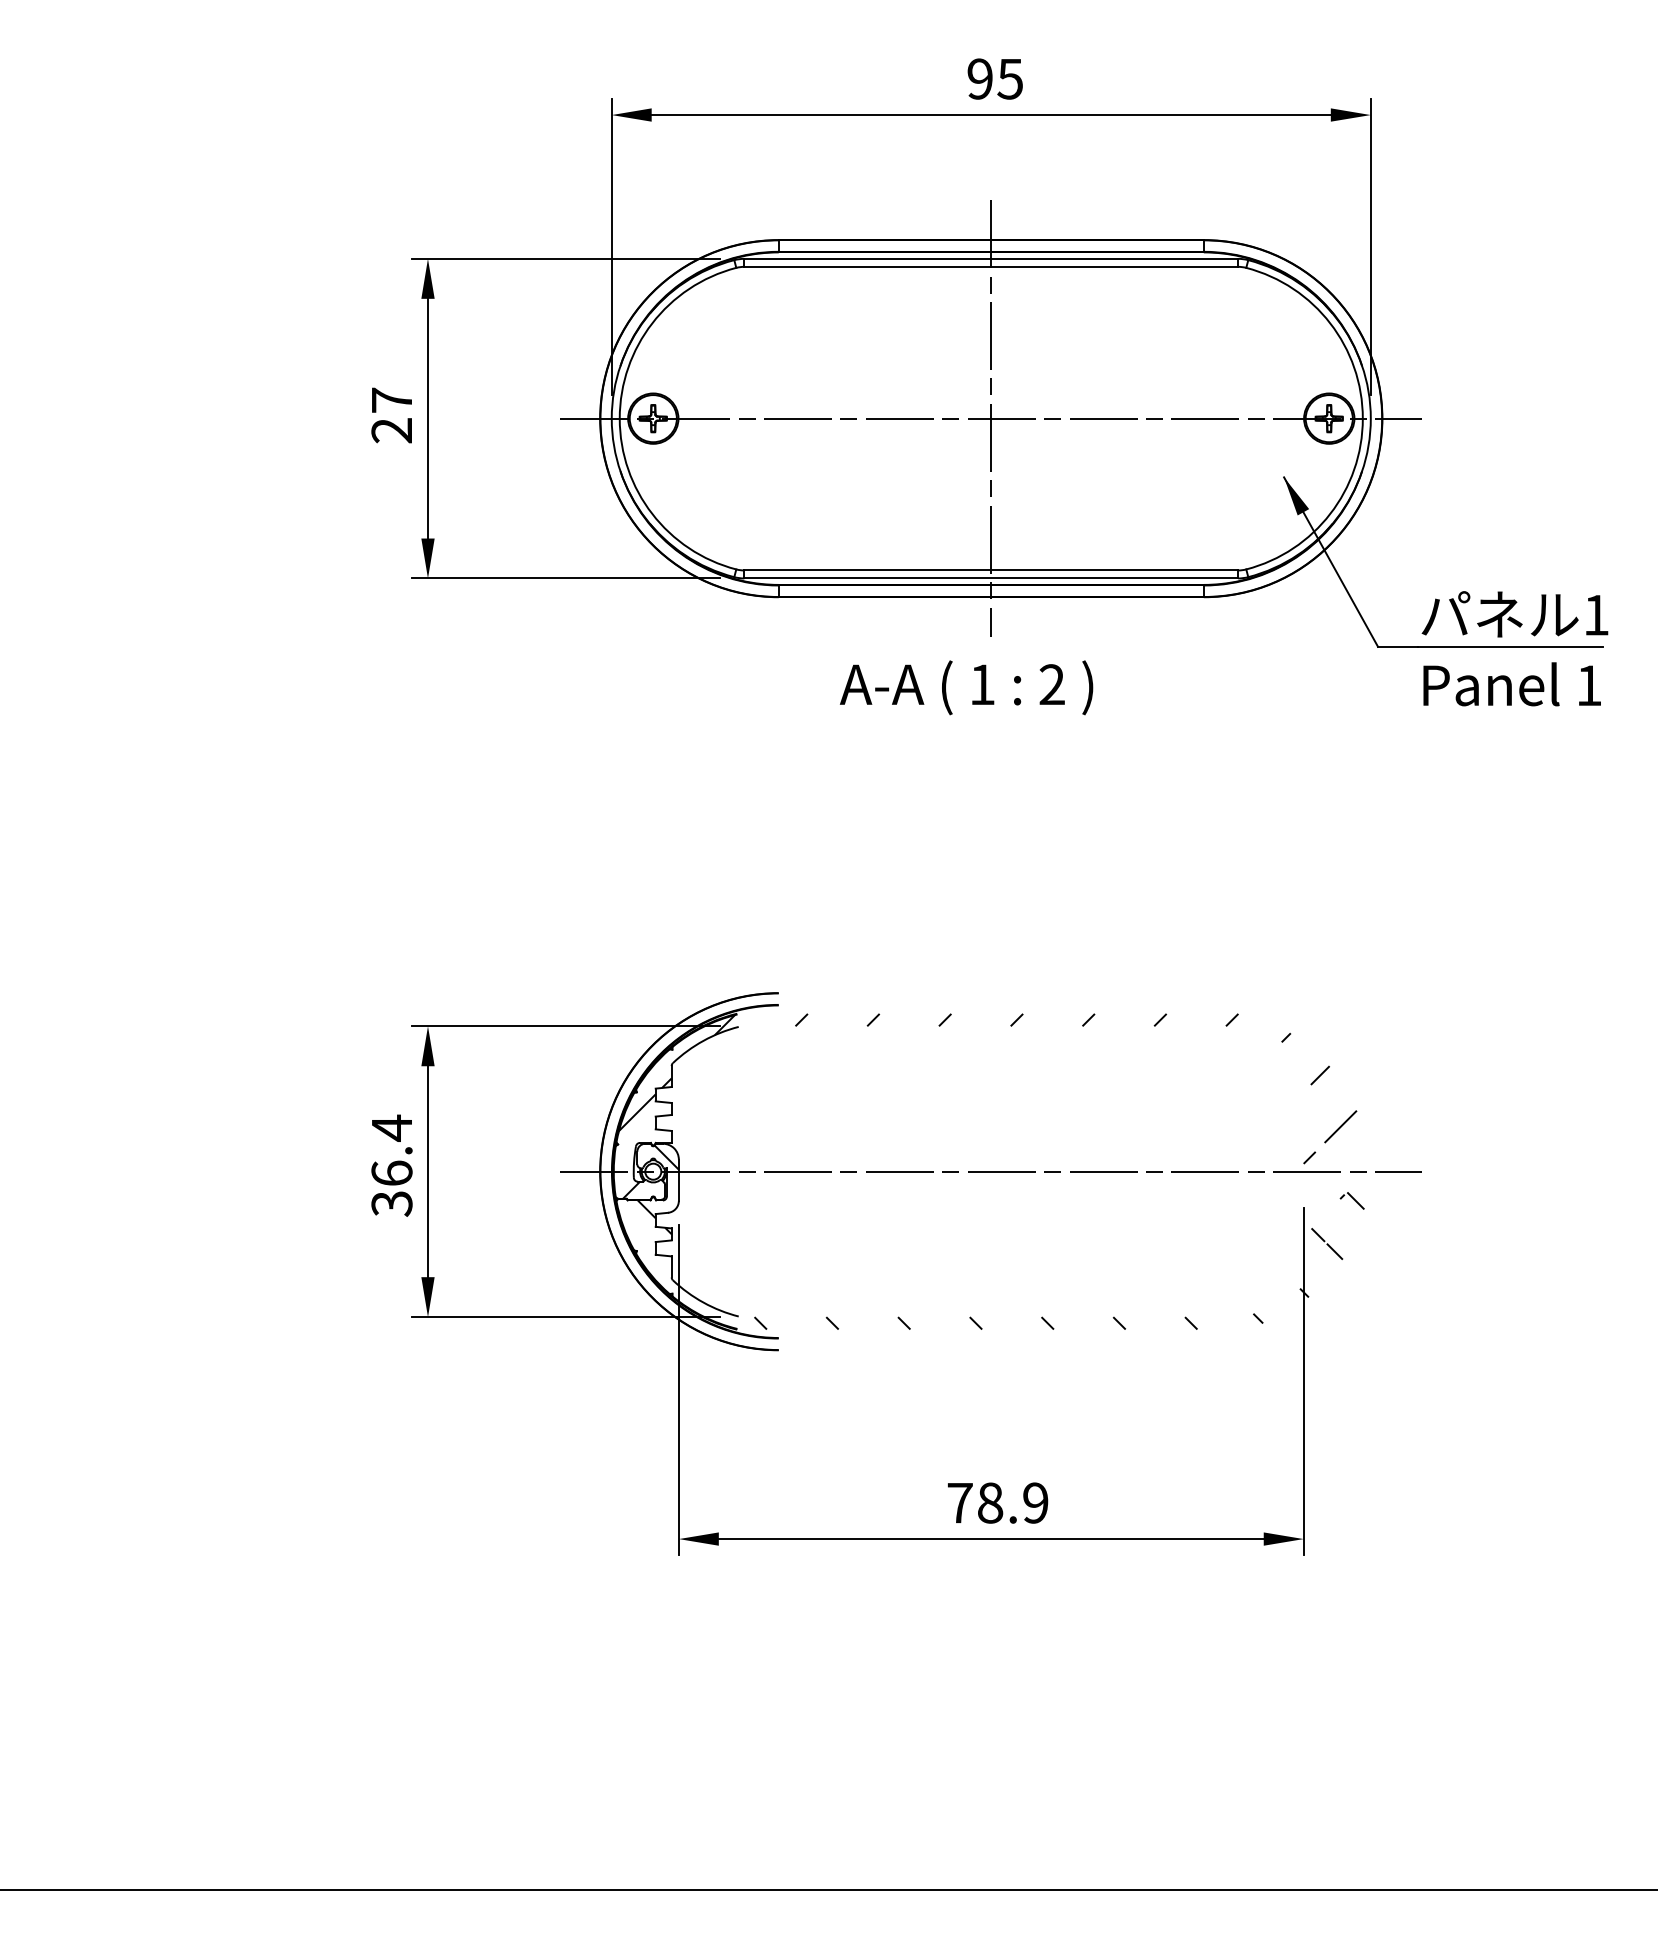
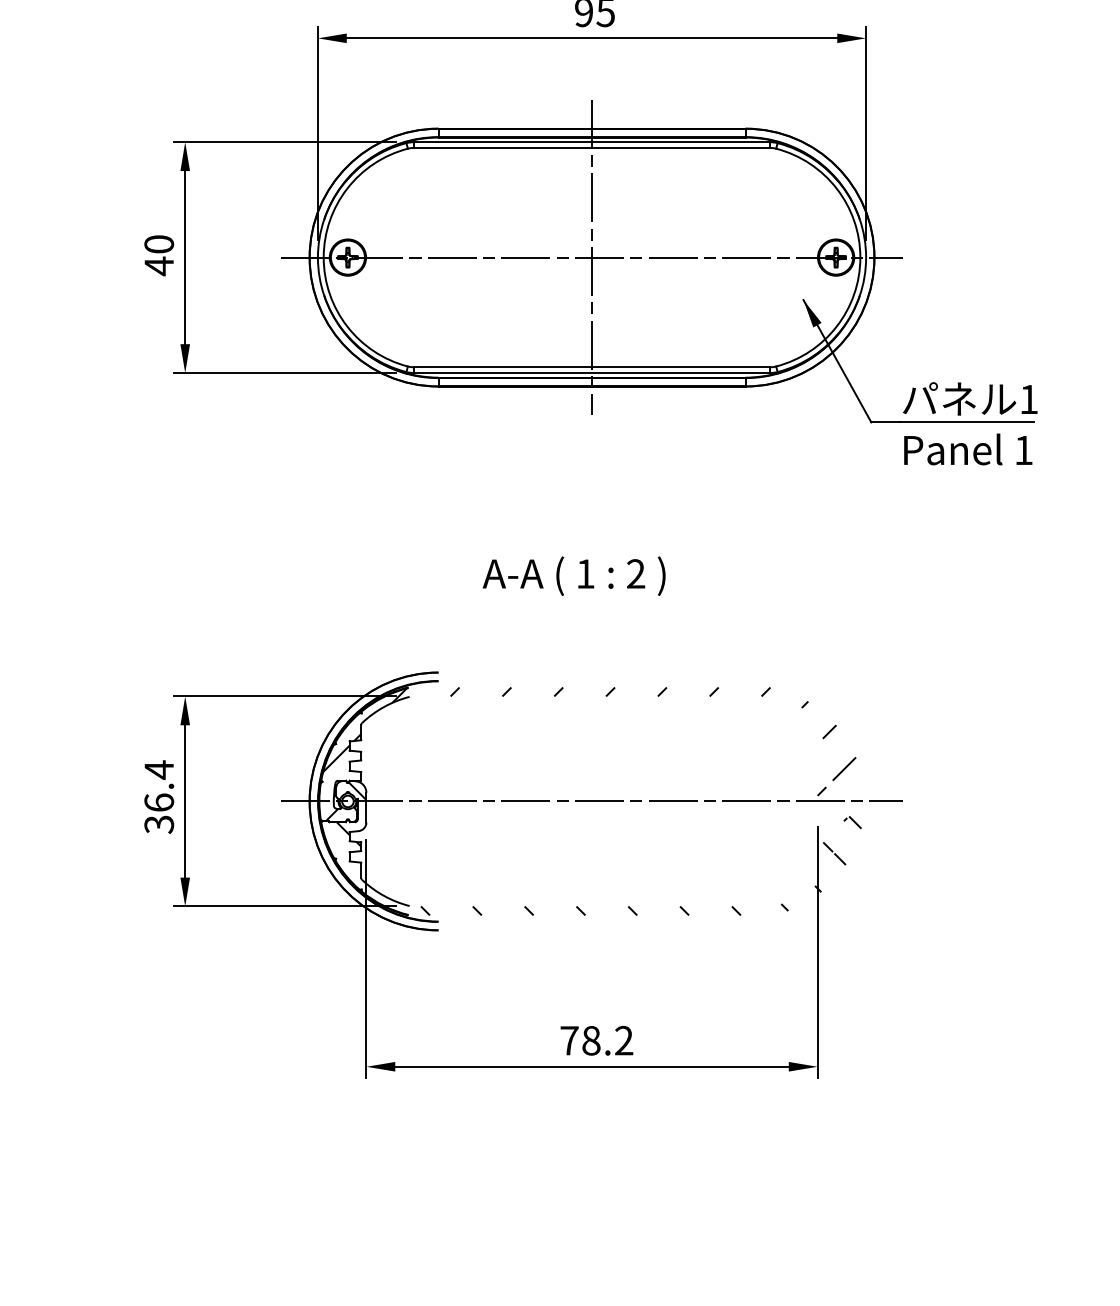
text: (391, 415) -> (158, 255), 27 -> 40
text: (966, 687) -> (574, 575), moved
text: (1035, 1503) -> (623, 1041), 78.9 -> 78.2

